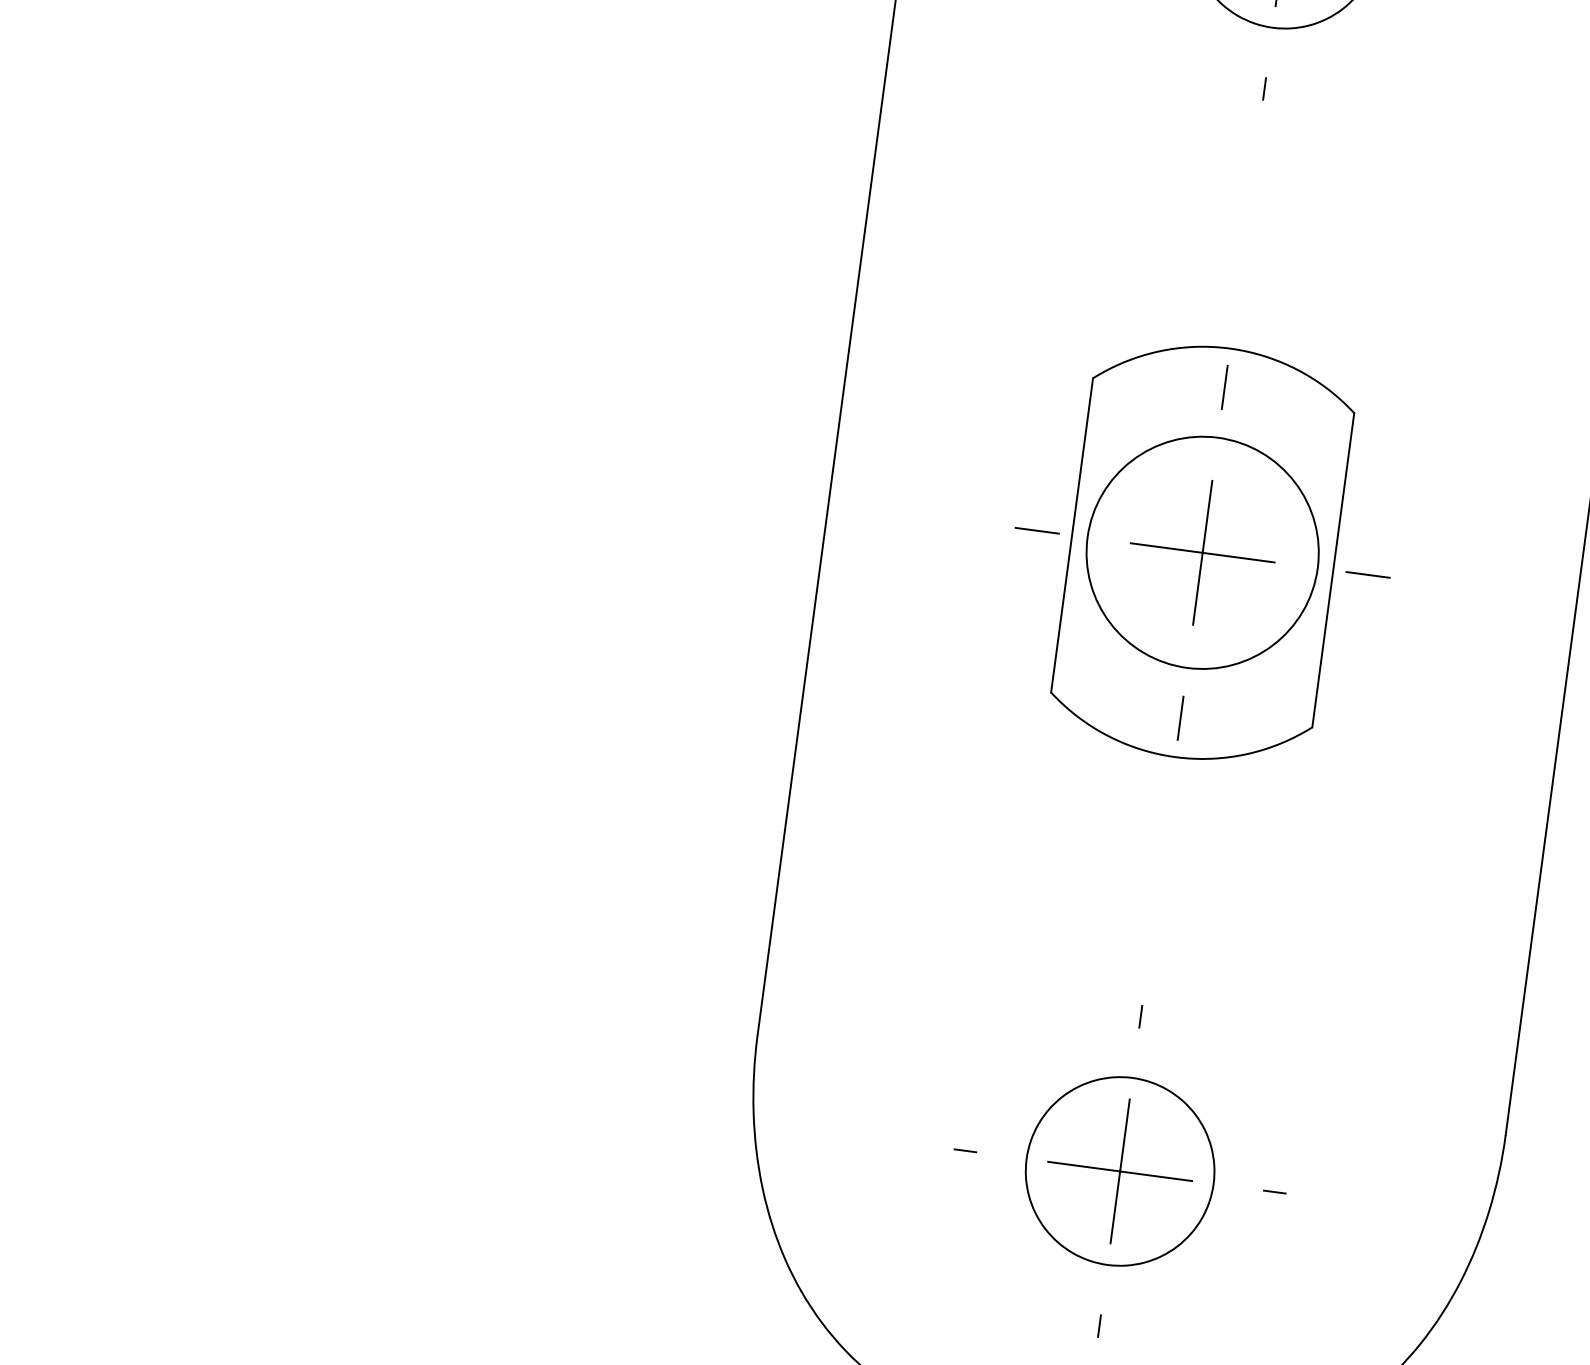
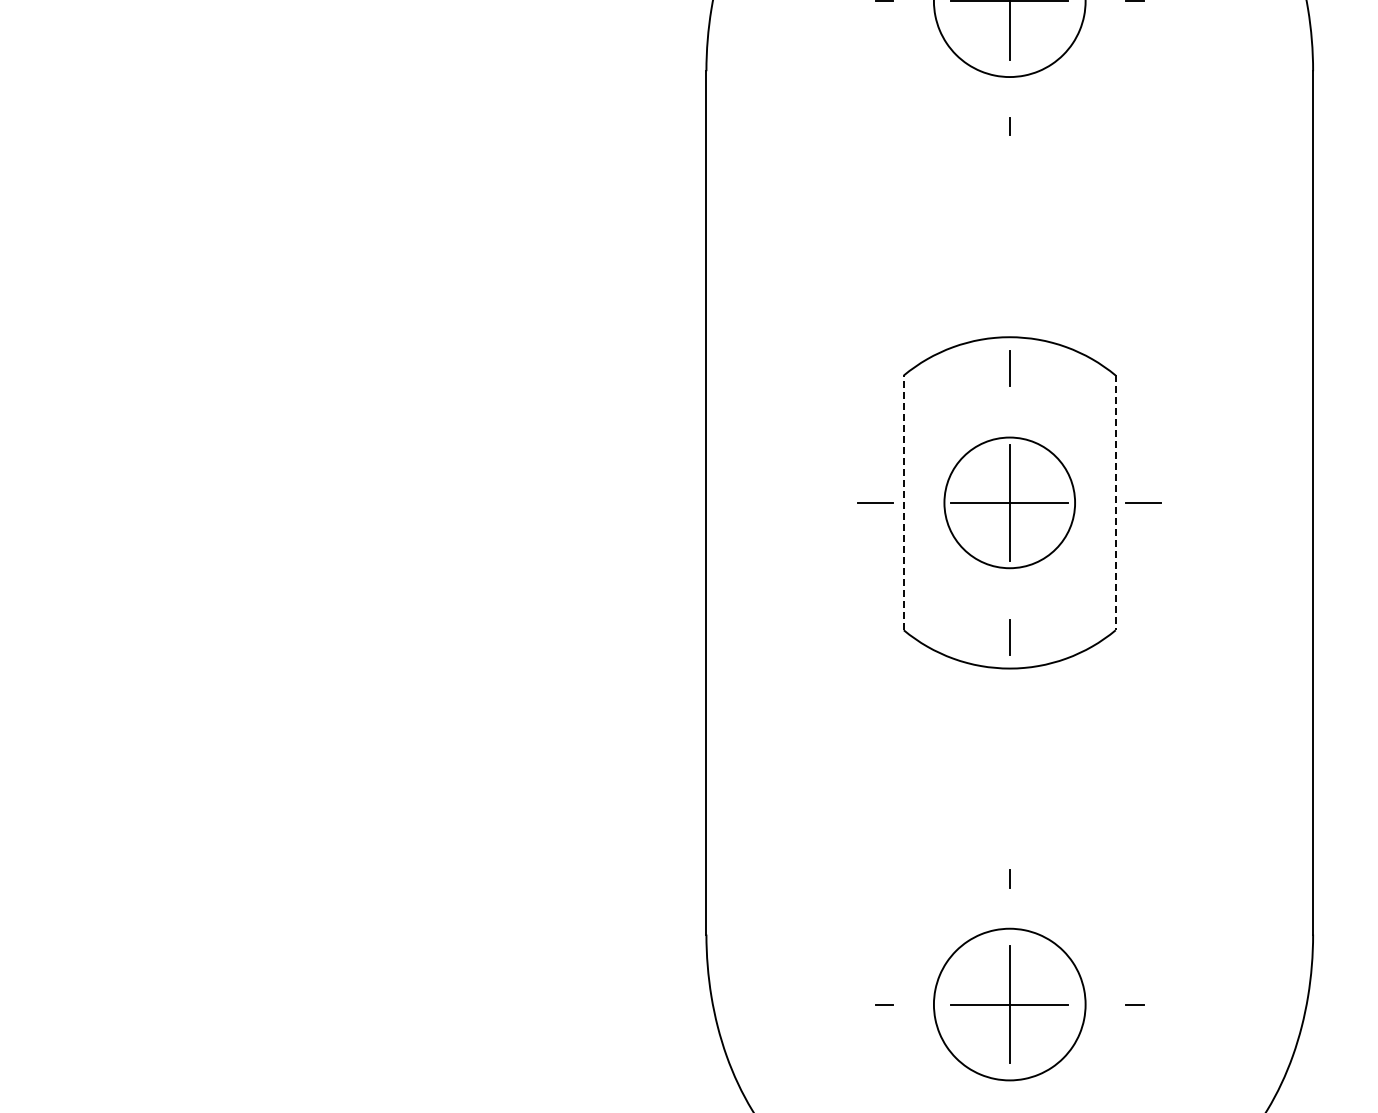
line: (1071, 534) -> (903, 502), solid -> dashed
circle: (1202, 552) -> (1009, 502), size x0.7
line: (1332, 570) -> (1115, 503), solid -> dashed

